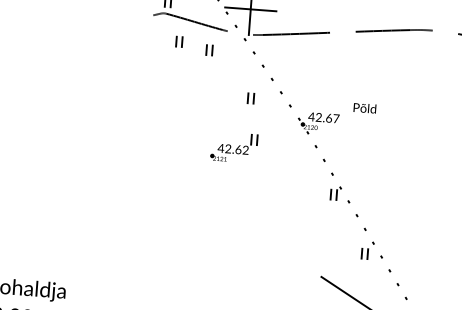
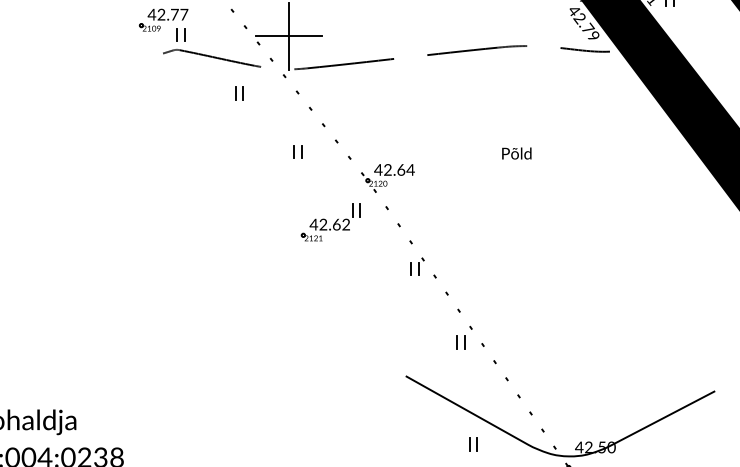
part: (179, 41) -> (199, 85), removed
text: (364, 108) -> (516, 153), moved
text: (336, 118) -> (410, 169), 42.67 -> 42.64
part: (233, 147) -> (330, 222), moved

